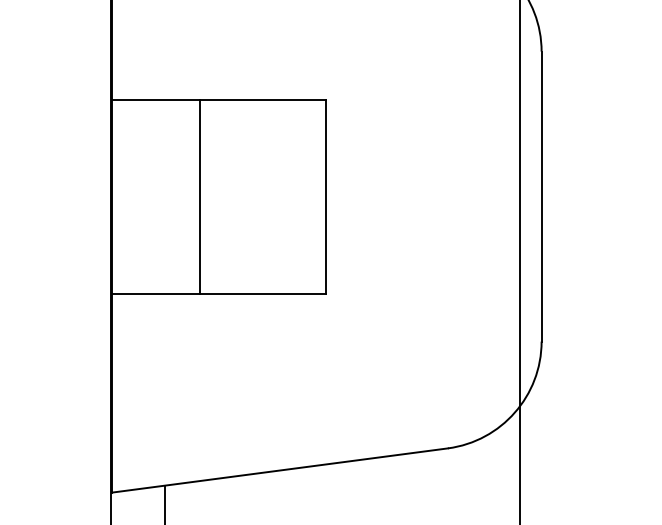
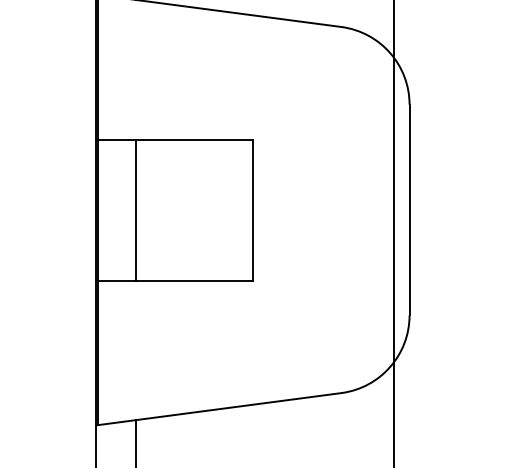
line: (200, 195) -> (135, 209), moved

